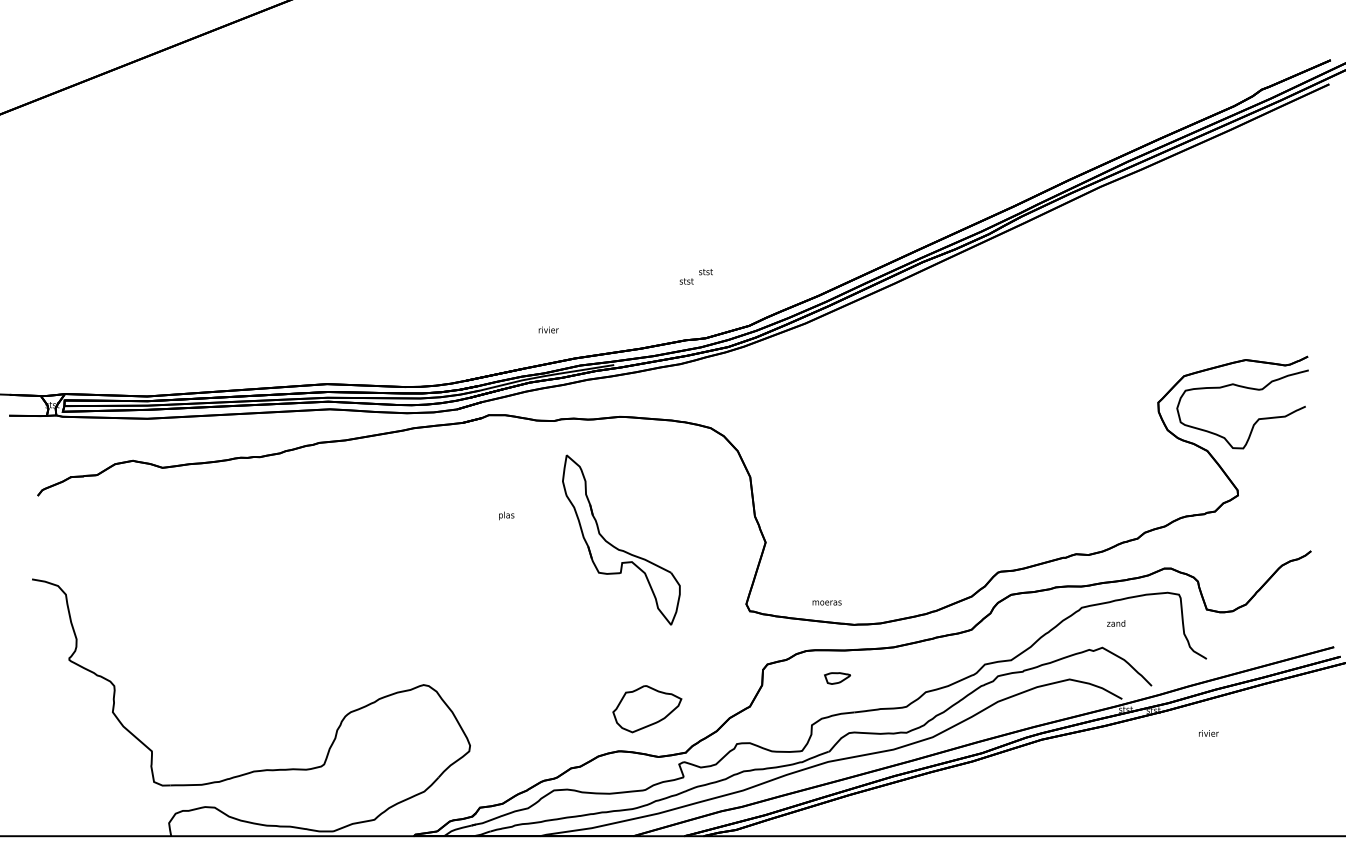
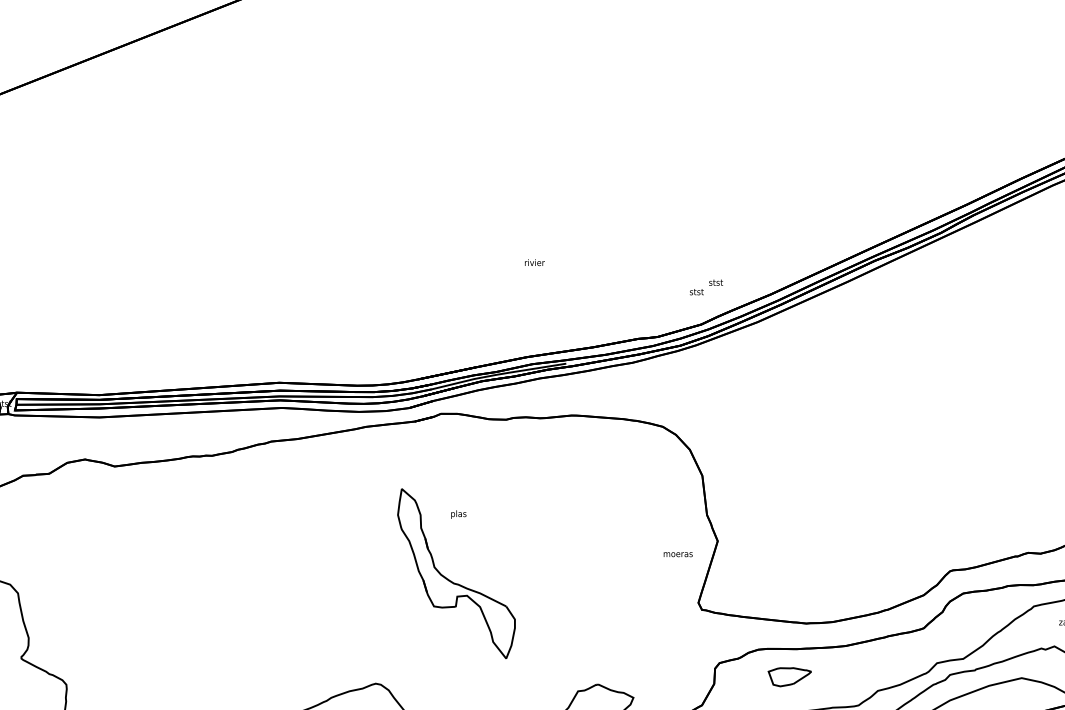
text: (696, 276) -> (706, 287), moved
text: (548, 329) -> (534, 262), moved
part: (617, 547) -> (452, 581), moved
text: (826, 602) -> (677, 554), moved
part: (837, 678) -> (789, 677), size x1.67

